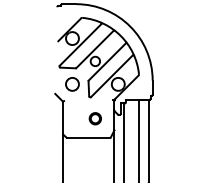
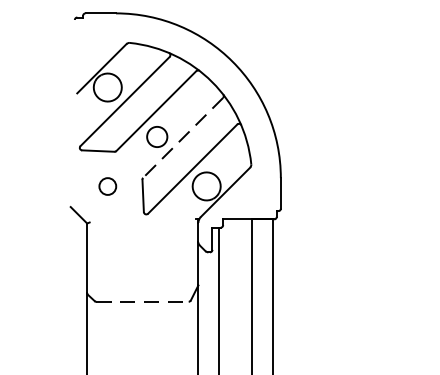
line: (107, 62) -> (183, 139), solid -> dashed
circle: (72, 84) -> (107, 186), size x0.6
part: (94, 118) -> (155, 260), removed
line: (89, 137) -> (144, 301), solid -> dashed

